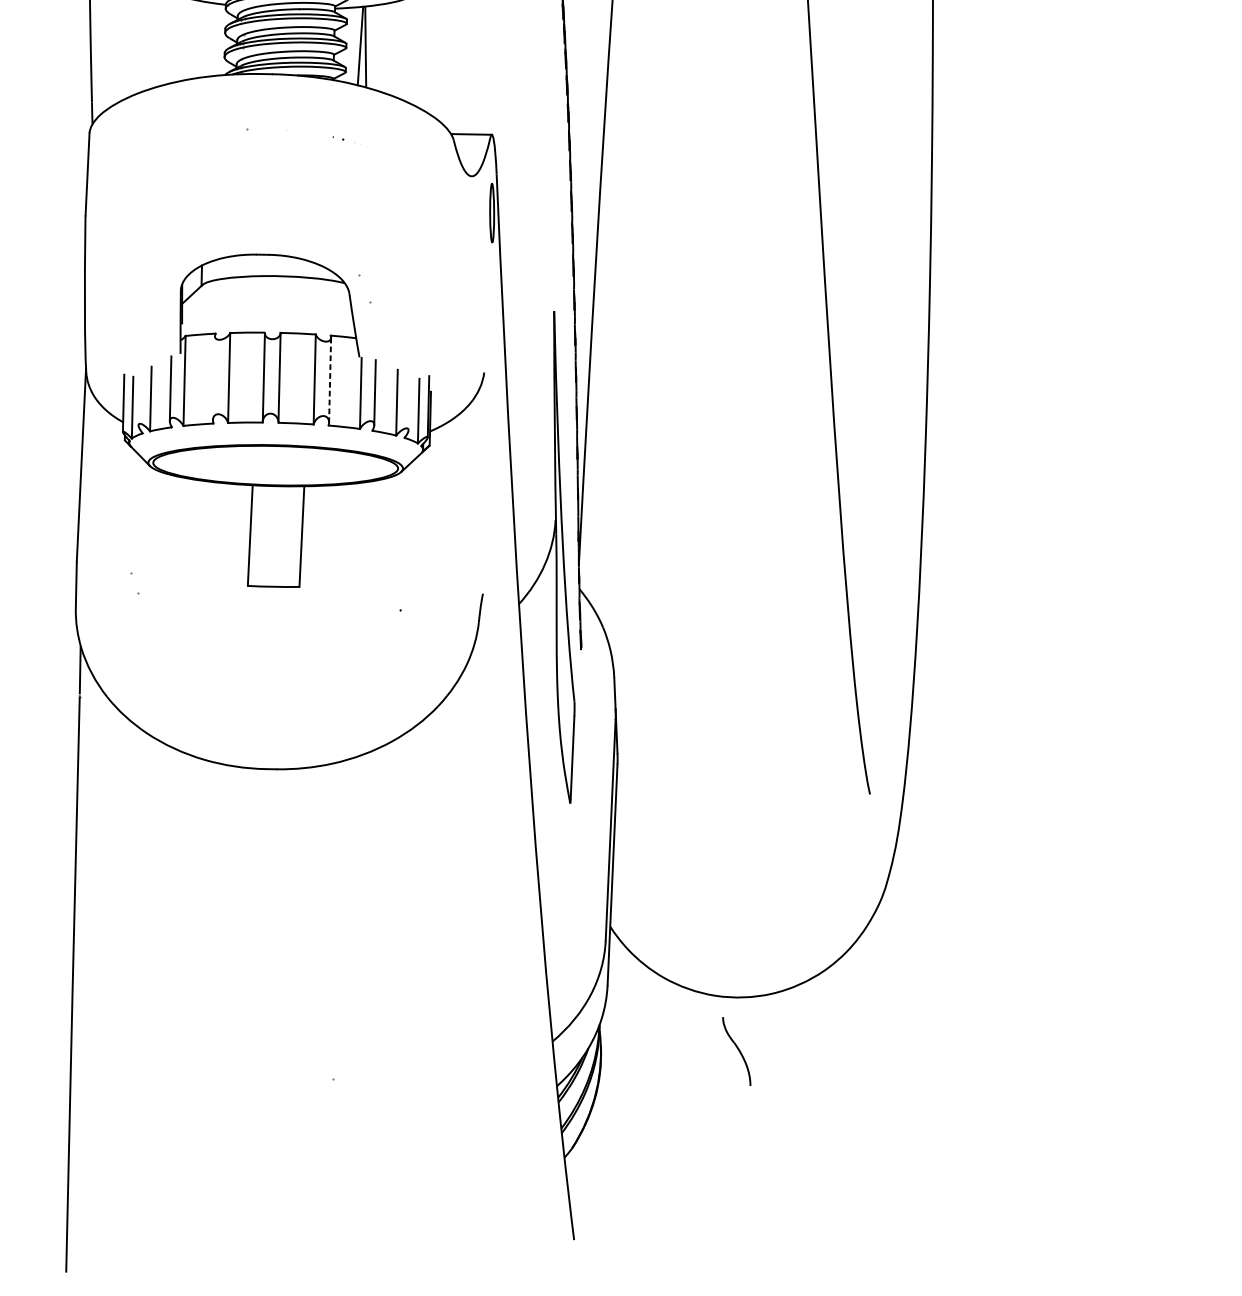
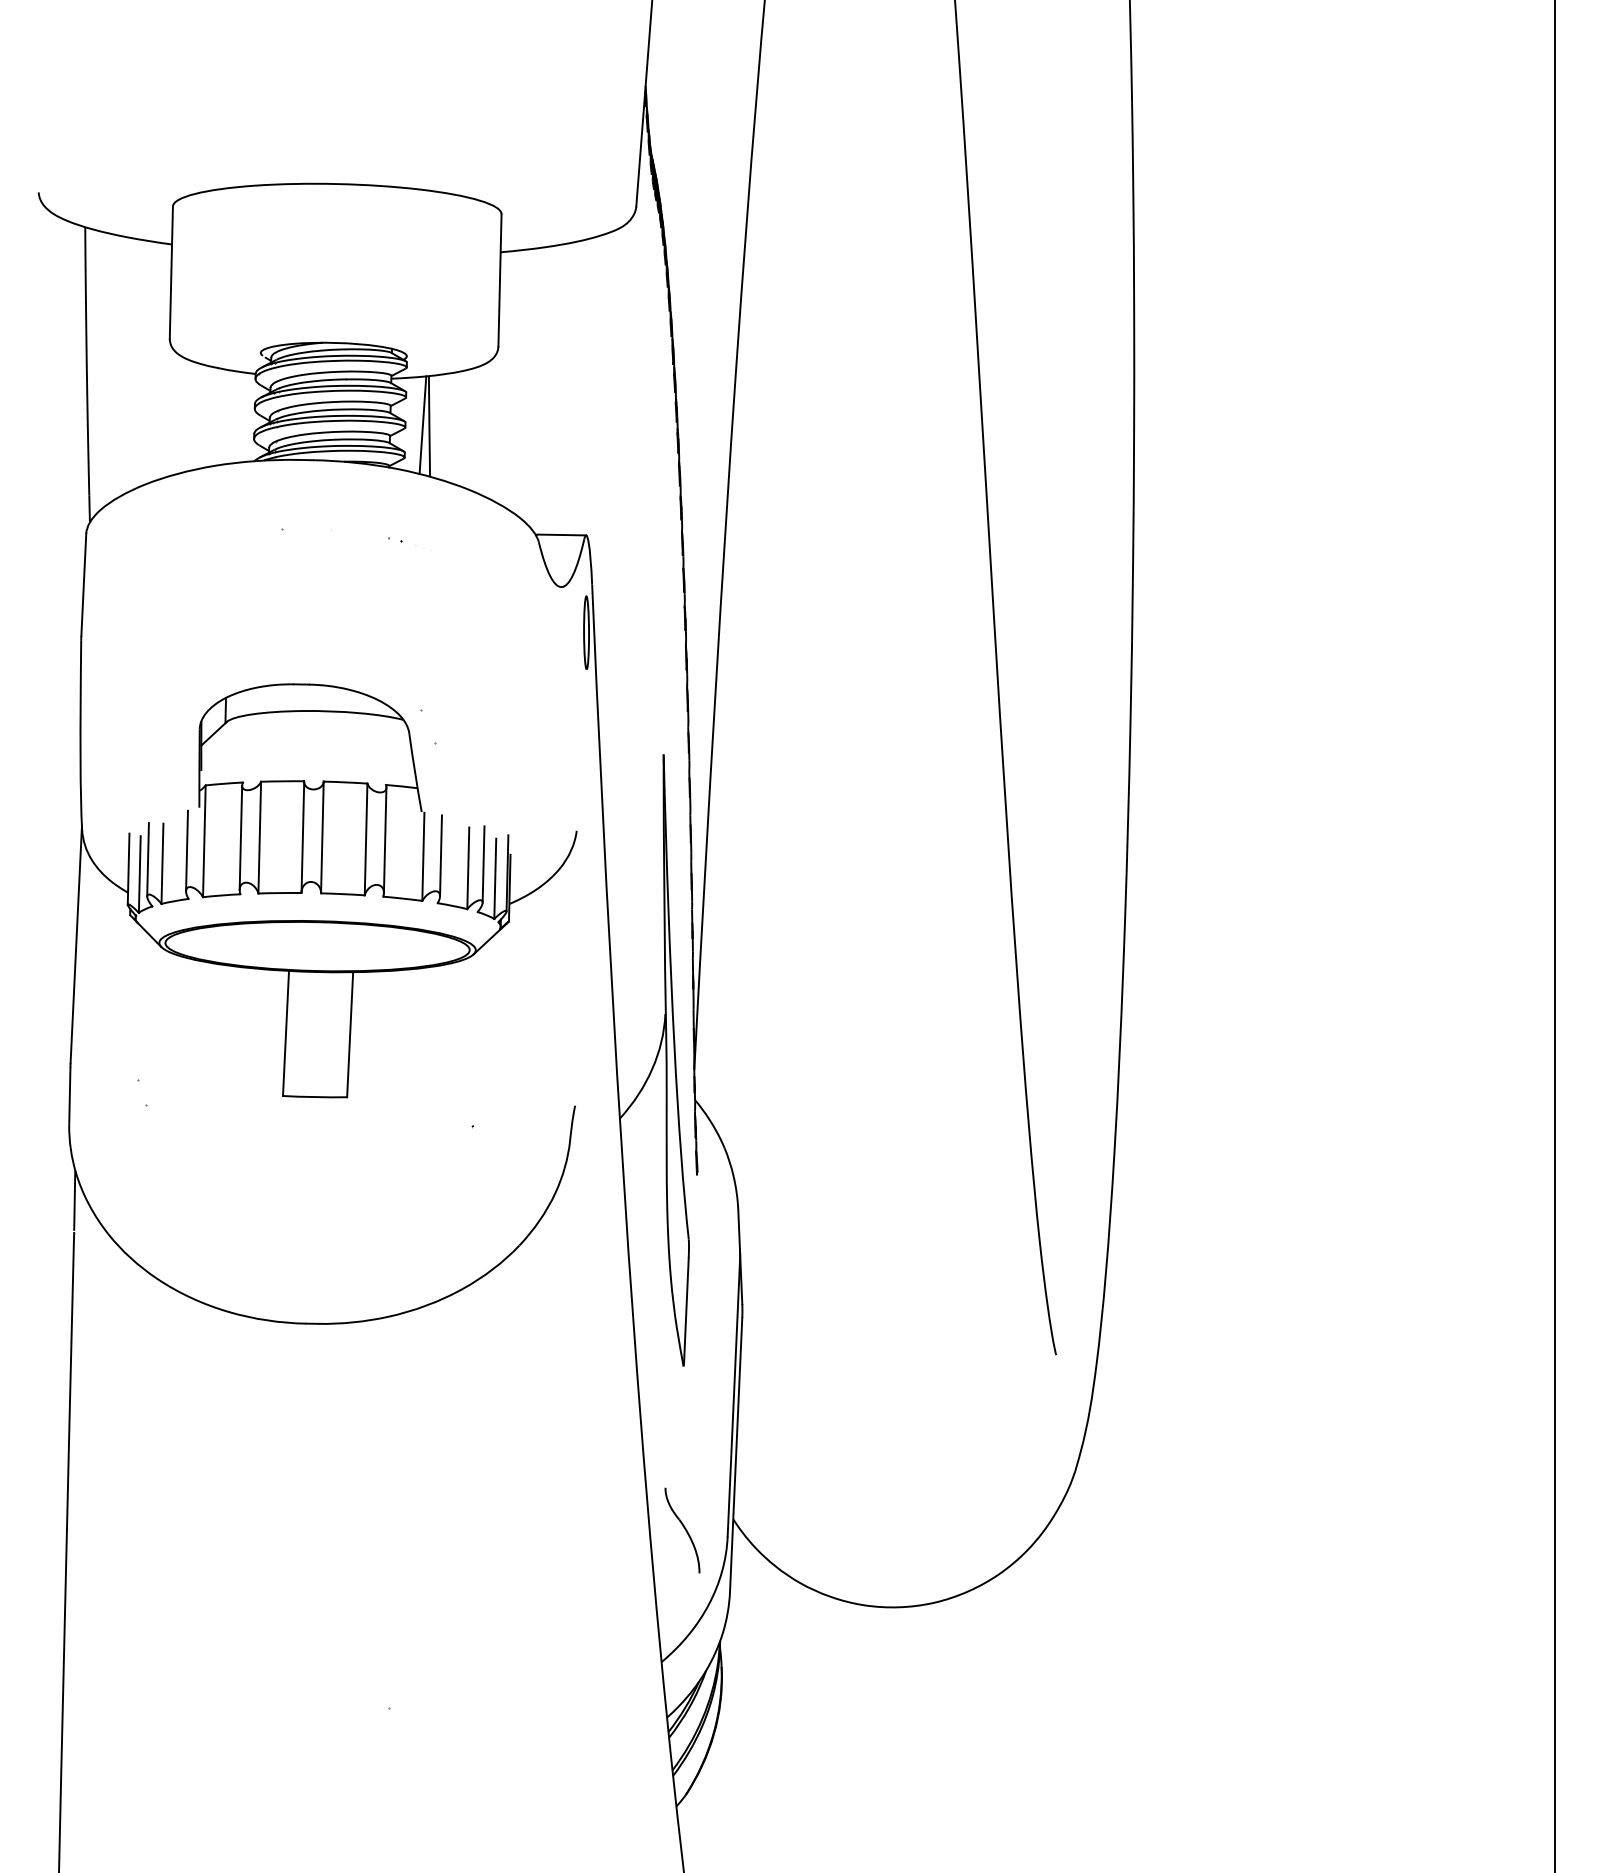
line: (213, 377) -> (240, 837), added
line: (330, 380) -> (385, 840), dashed -> solid
line: (138, 395) -> (147, 859), added
line: (409, 399) -> (483, 864), added
part: (736, 1051) -> (682, 1530), moved

